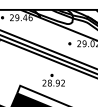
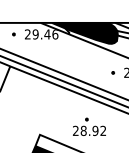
fill: (50, 16) -> (84, 32), added

